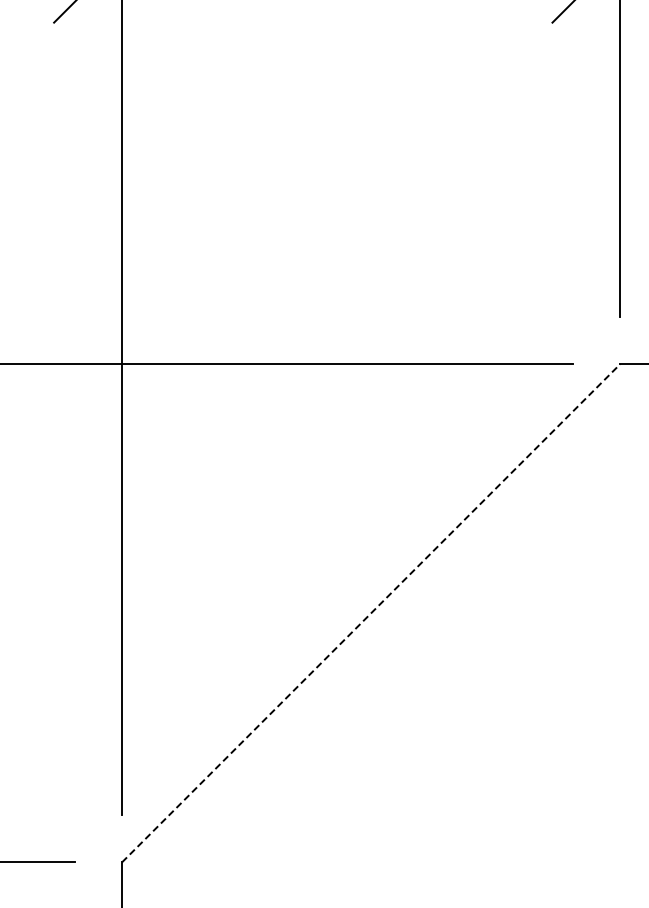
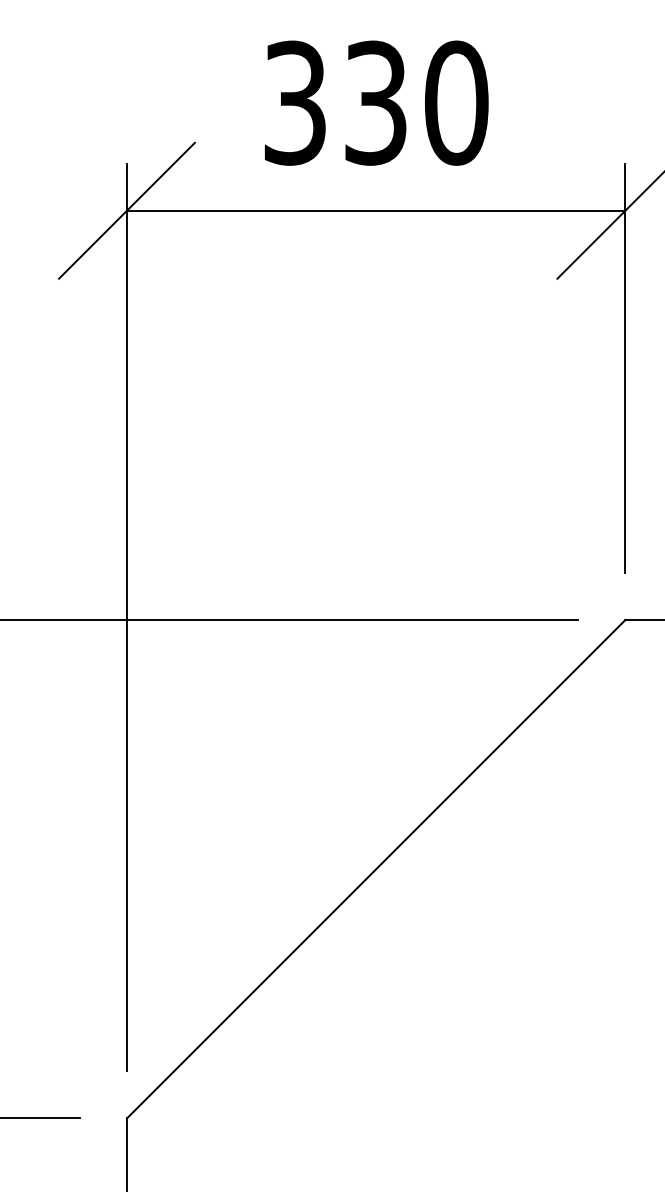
line: (371, 612) -> (376, 868), dashed -> solid

